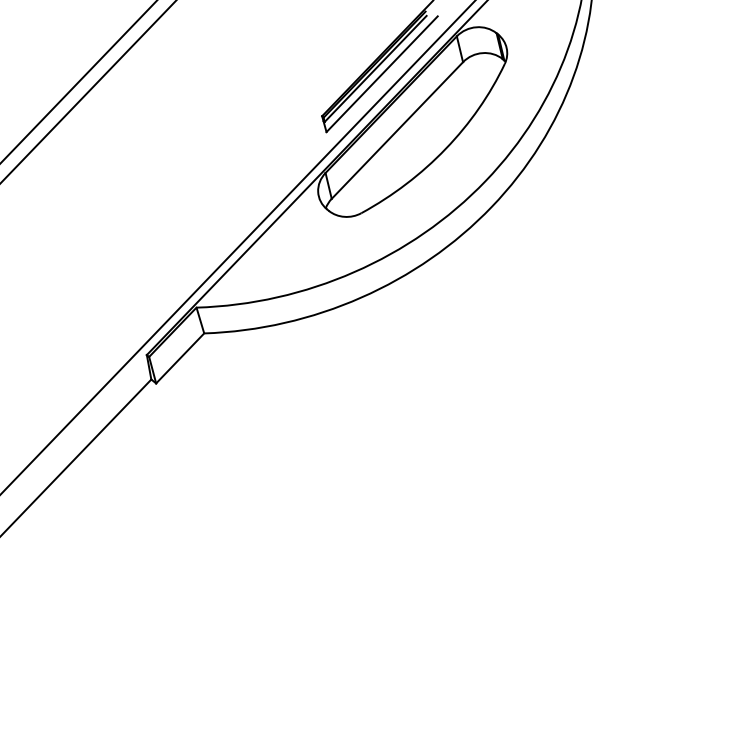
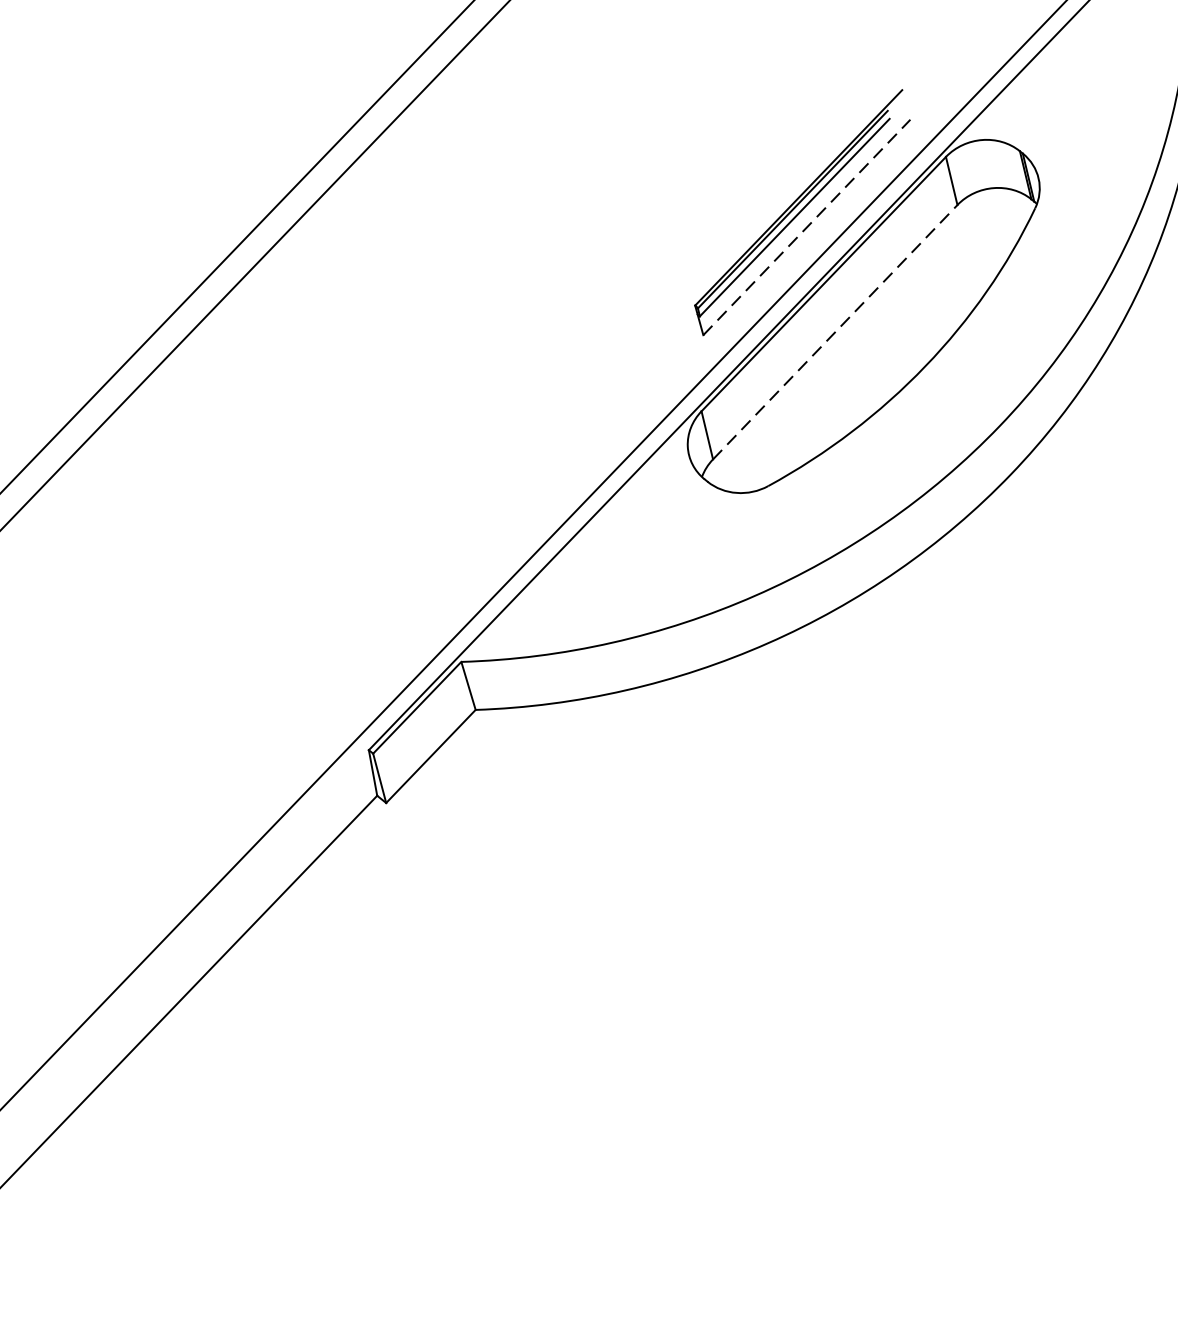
line: (382, 73) -> (807, 226), solid -> dashed
line: (397, 130) -> (835, 332), solid -> dashed

